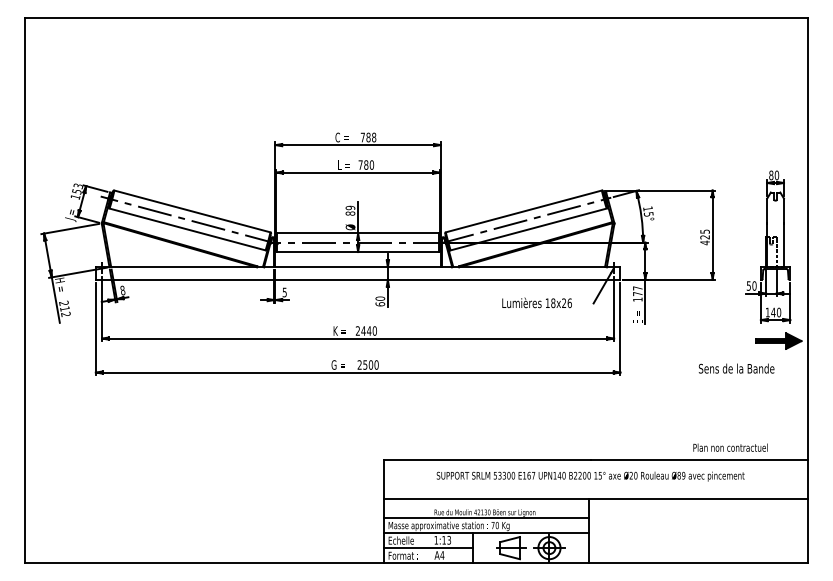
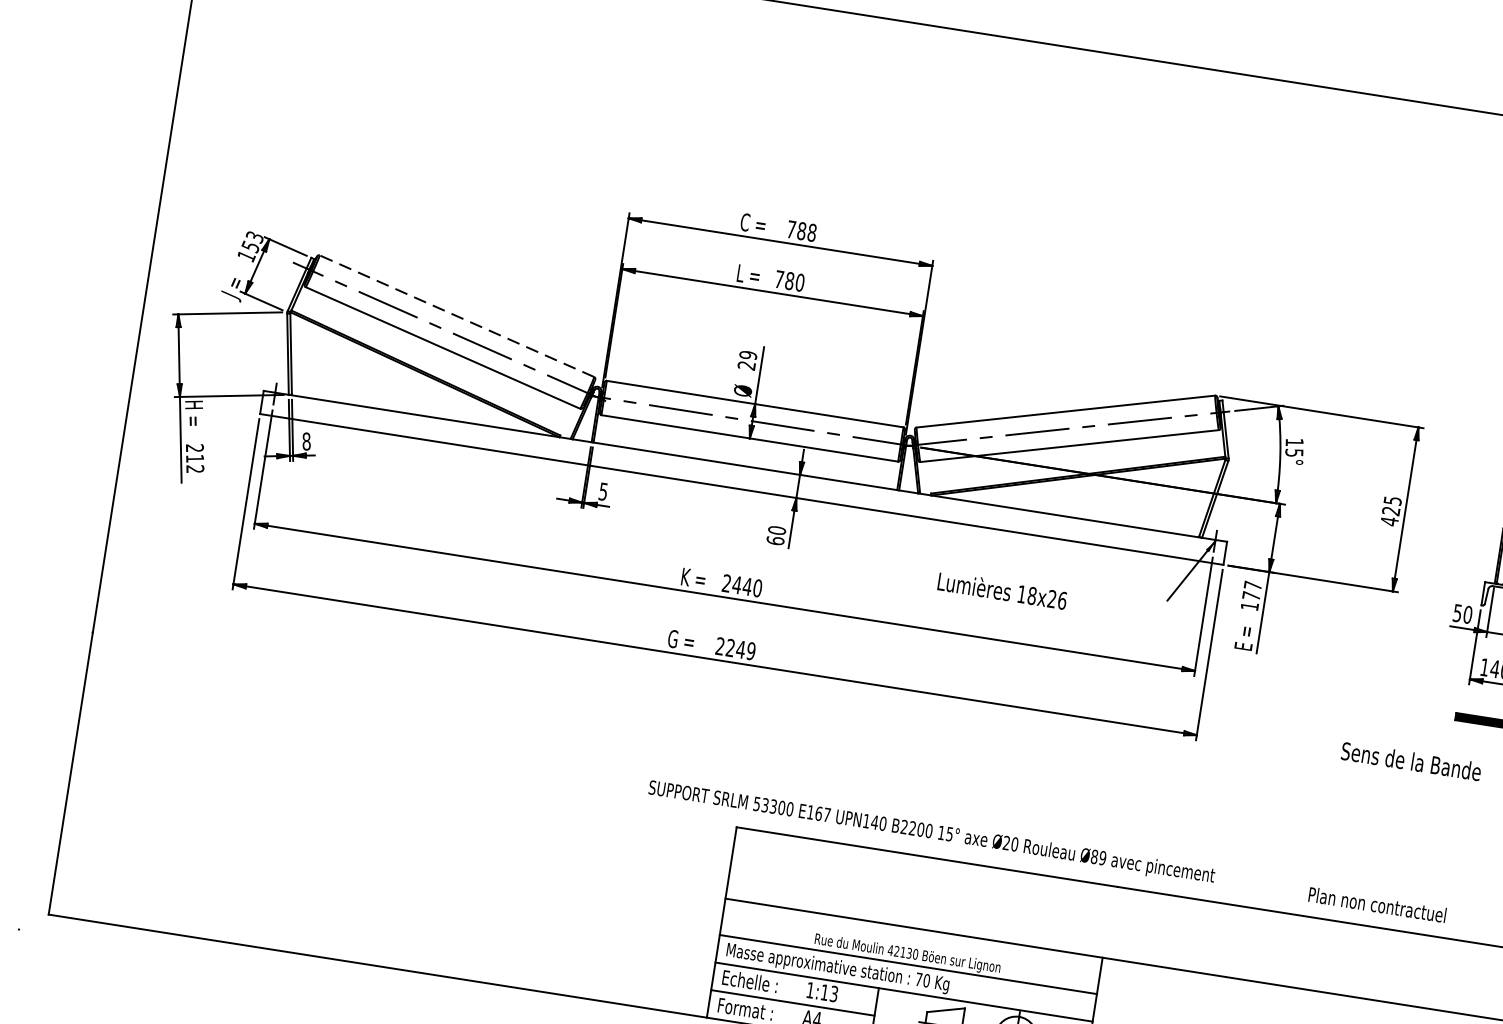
line: (192, 211) -> (457, 316), solid -> dashed
text: (350, 213) -> (746, 365), 89 -> 29
text: (536, 302) -> (1001, 589), moved
text: (370, 364) -> (740, 648), 2500 -> 2249
text: (590, 476) -> (931, 832), moved

